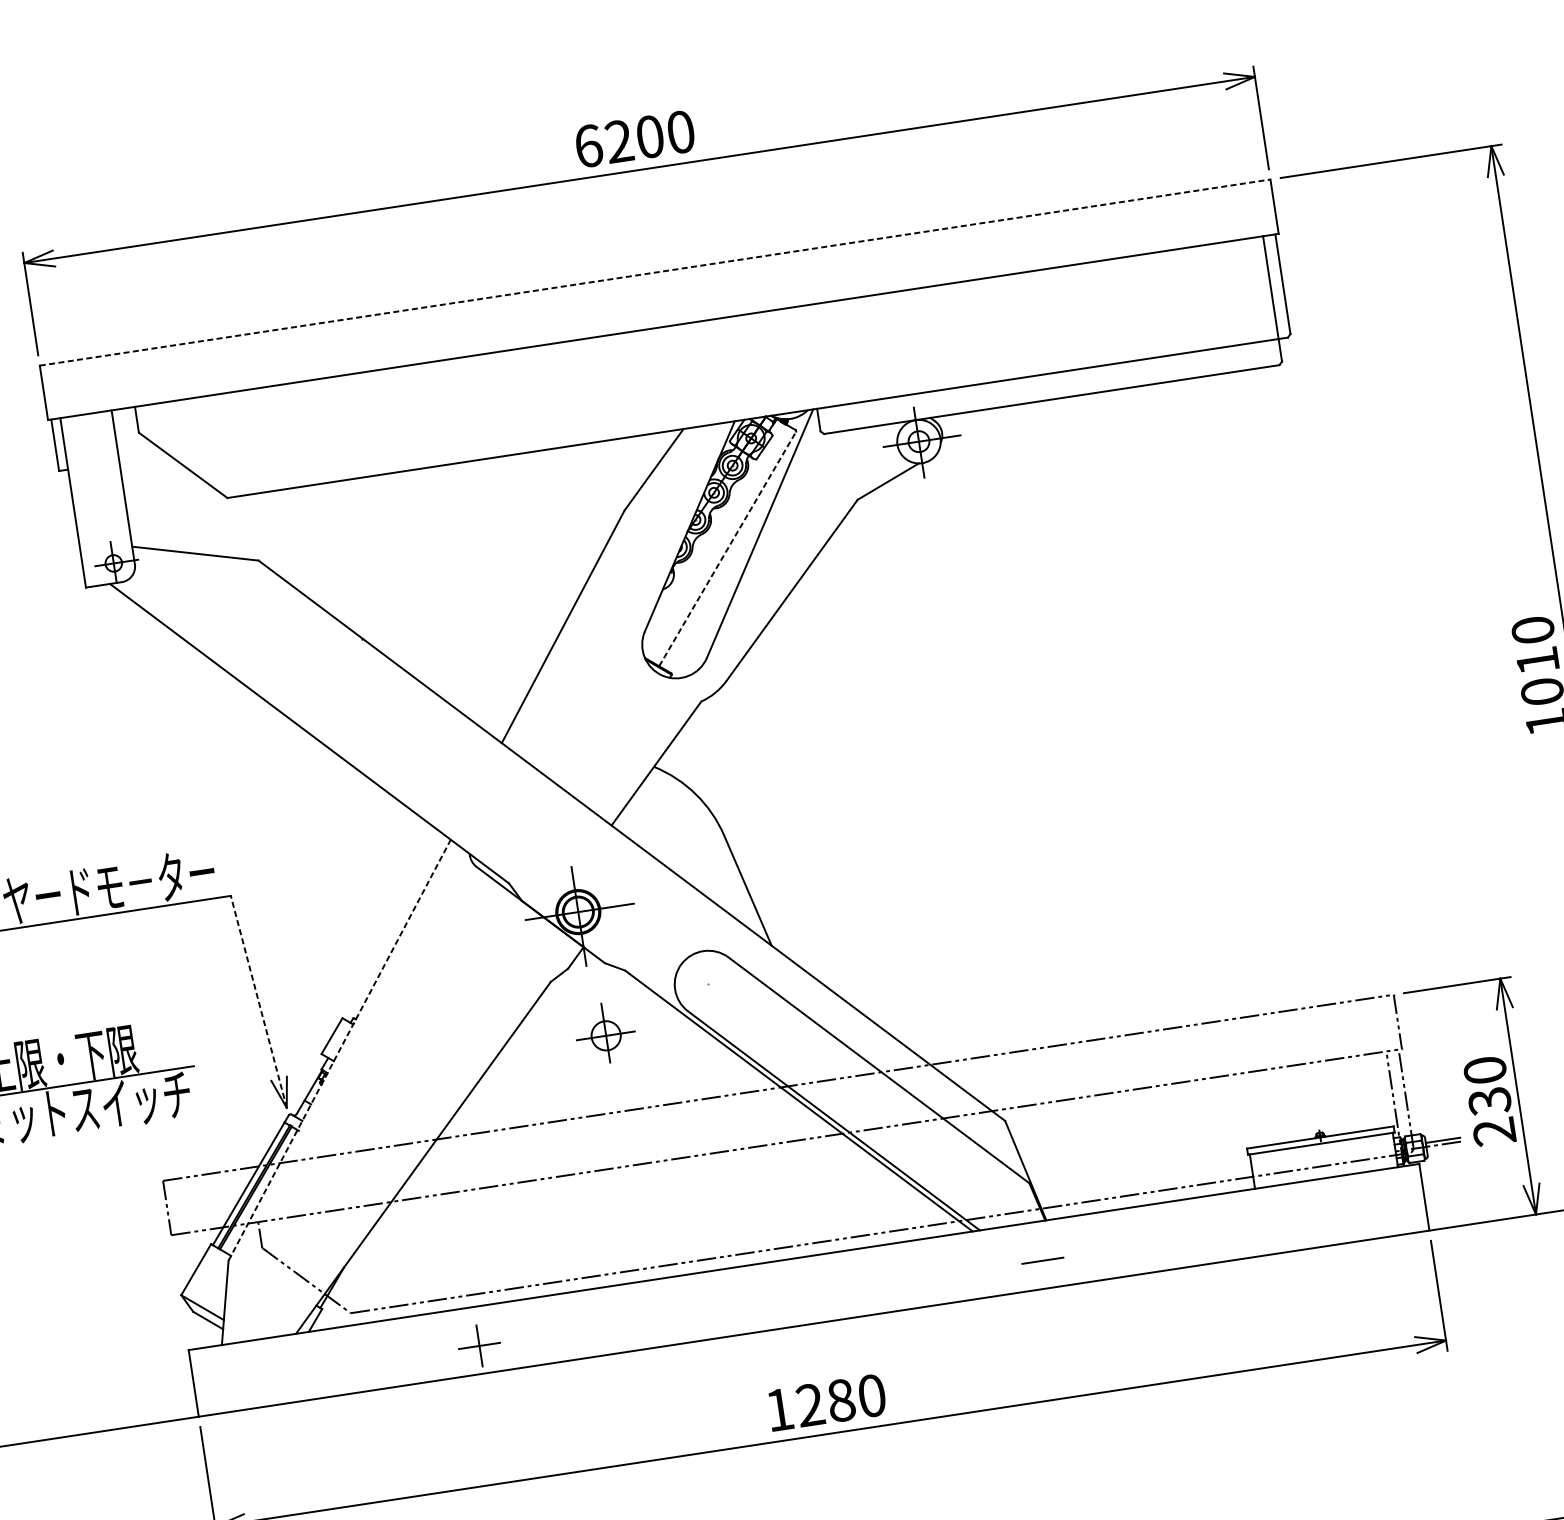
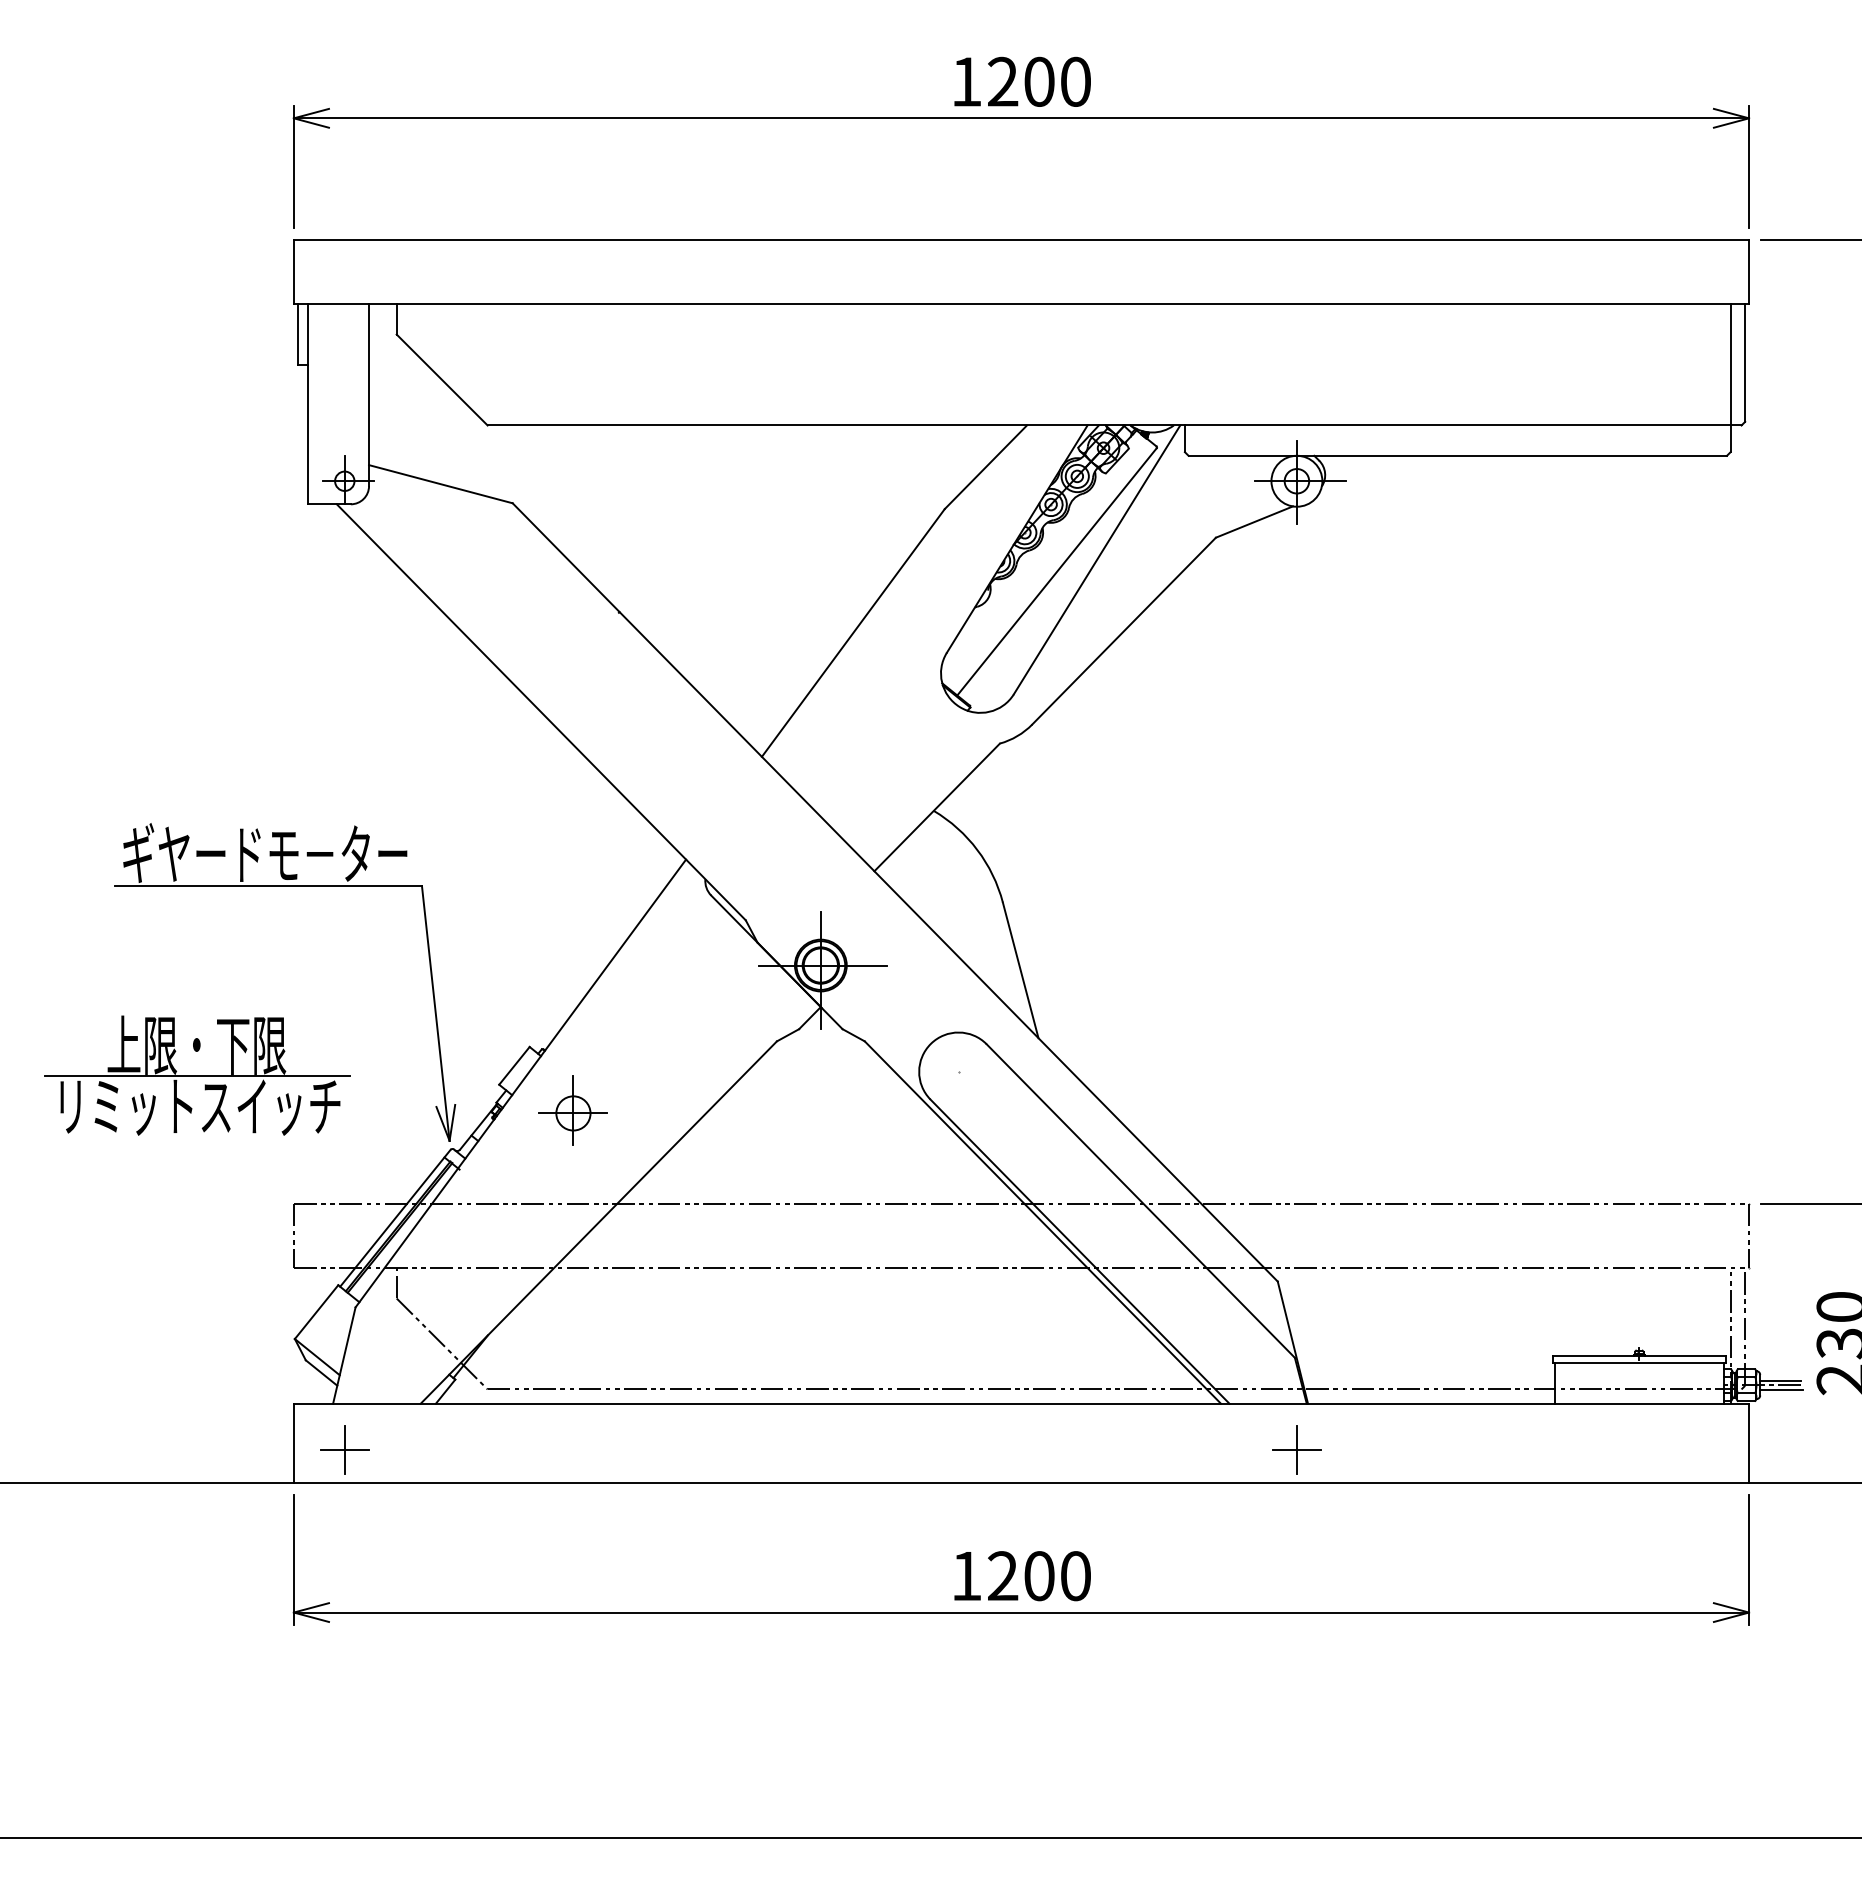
text: (589, 145) -> (967, 81), 6200 -> 1200
line: (655, 272) -> (1021, 239), dashed -> solid
line: (728, 548) -> (1057, 571), dashed -> solid
line: (258, 1001) -> (435, 1012), dashed -> solid
part: (605, 1033) -> (572, 1110), moved
line: (340, 1050) -> (521, 1083), dashed -> solid
line: (1444, 1147) -> (1781, 1389), added
line: (1042, 1260) -> (1296, 1449), added
part: (479, 1345) -> (344, 1449), moved
text: (841, 1399) -> (1039, 1575), 1280 -> 1200

